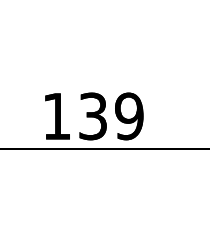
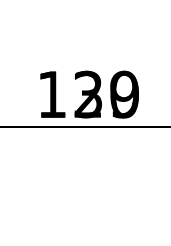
text: (111, 116) -> (106, 94), 139 -> 120

